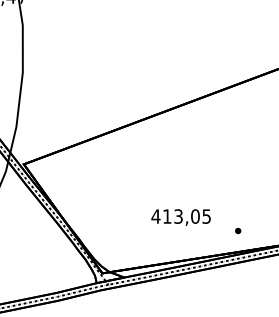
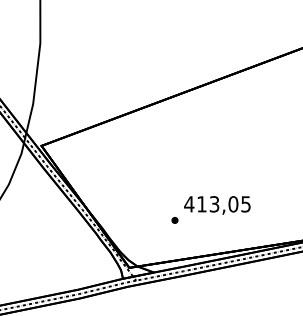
part: (238, 230) -> (175, 219), moved

